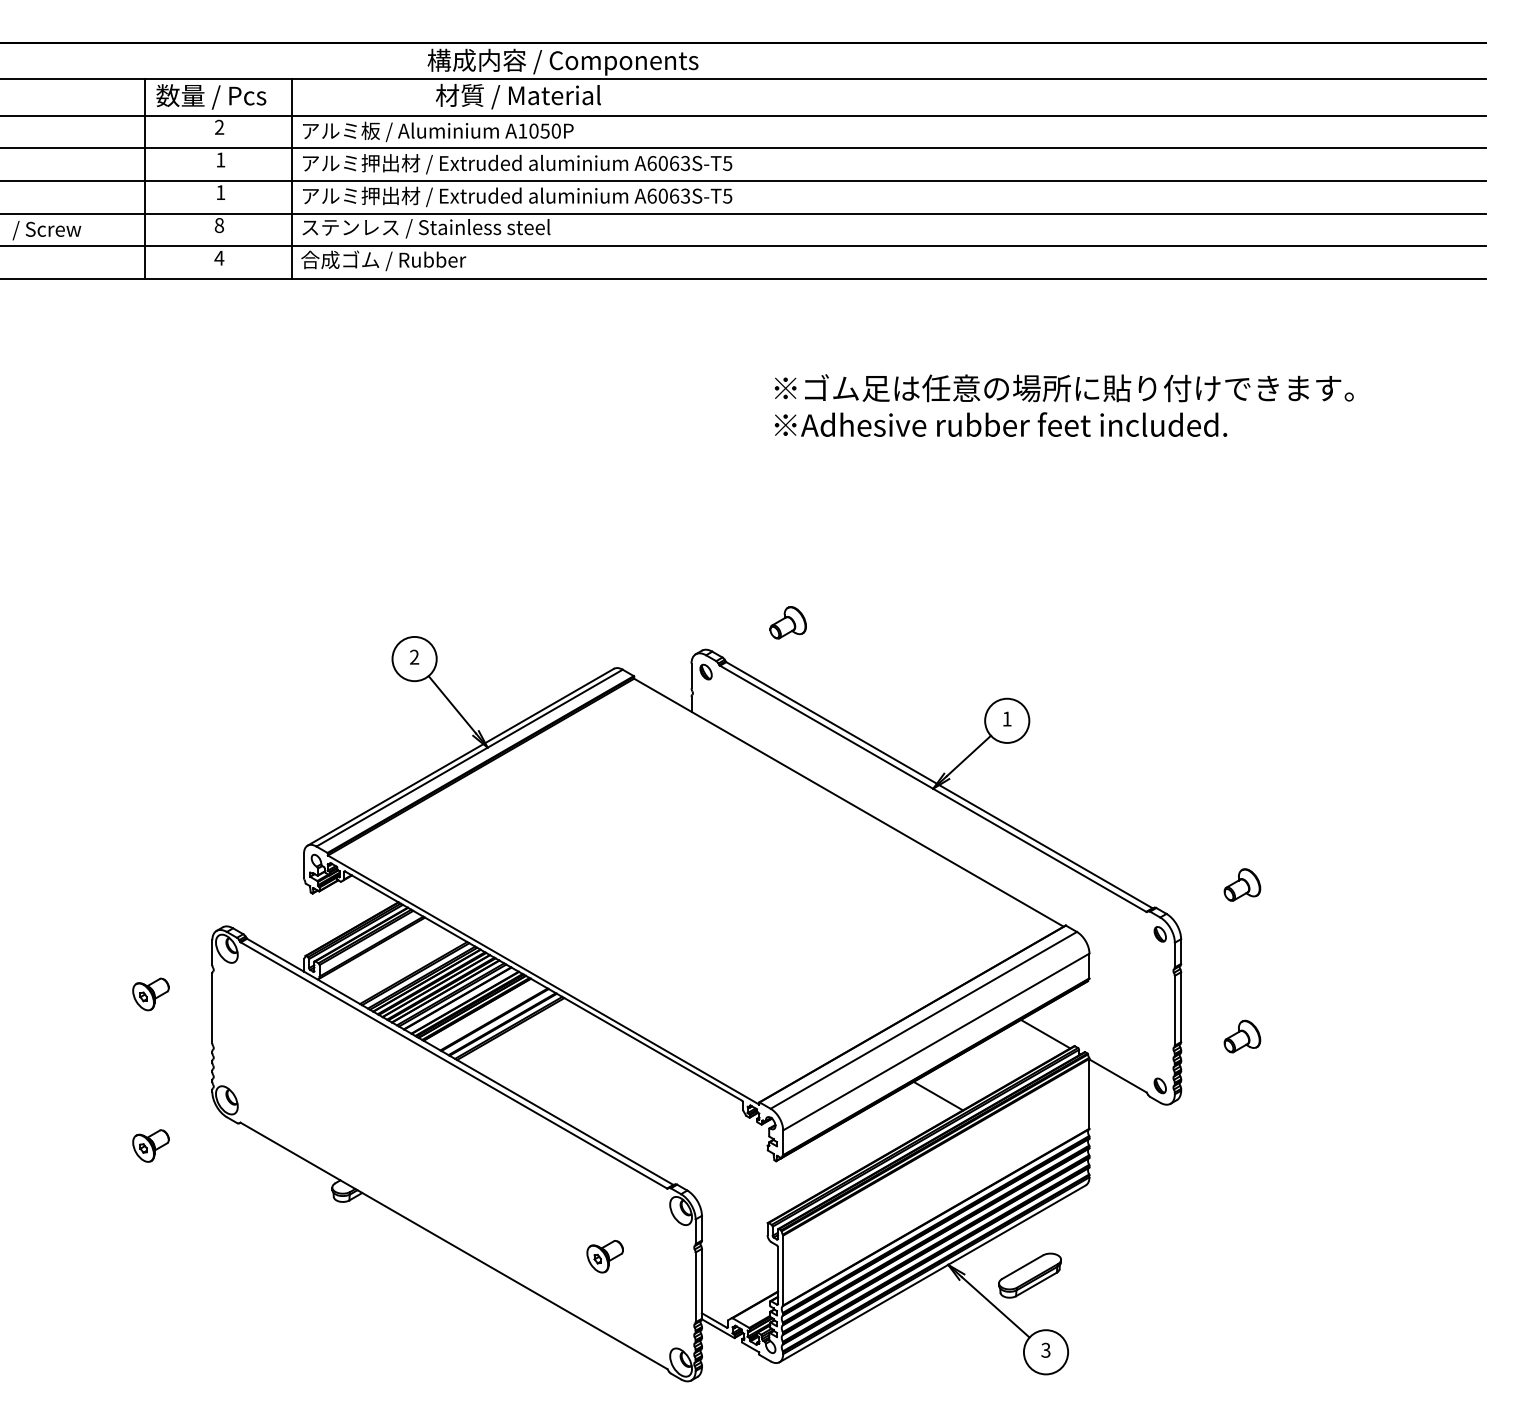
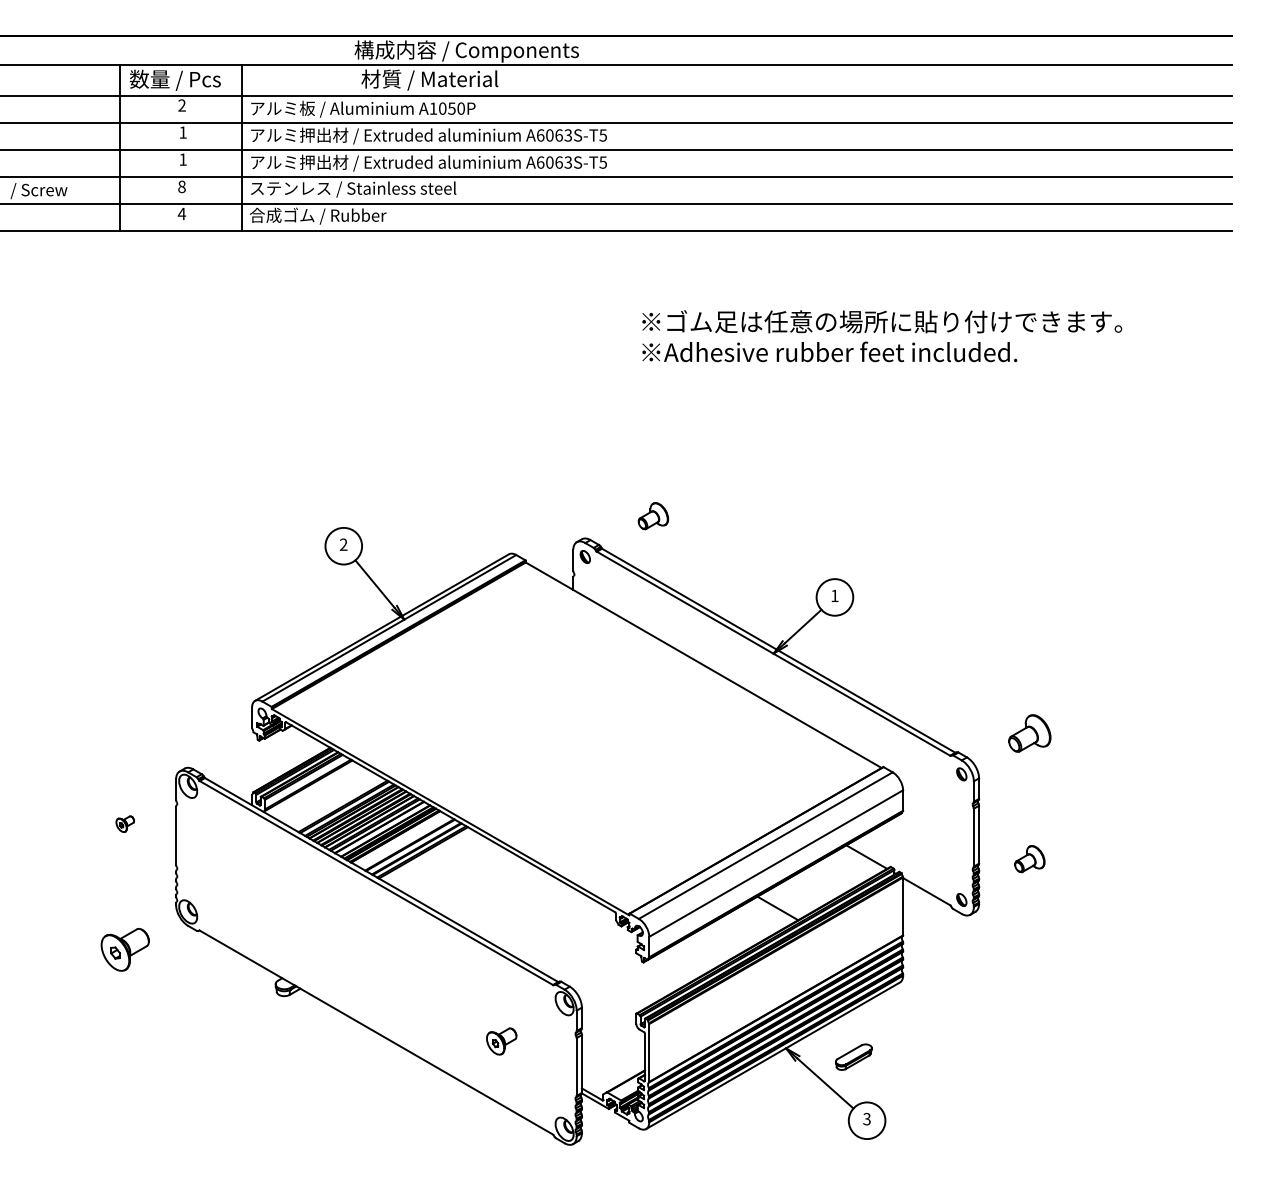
part: (1242, 884) -> (1029, 733), size x1.4
part: (150, 994) -> (124, 824), size x0.6
part: (150, 1145) -> (124, 949), size x1.6
part: (1029, 1275) -> (853, 1057), size x0.7

